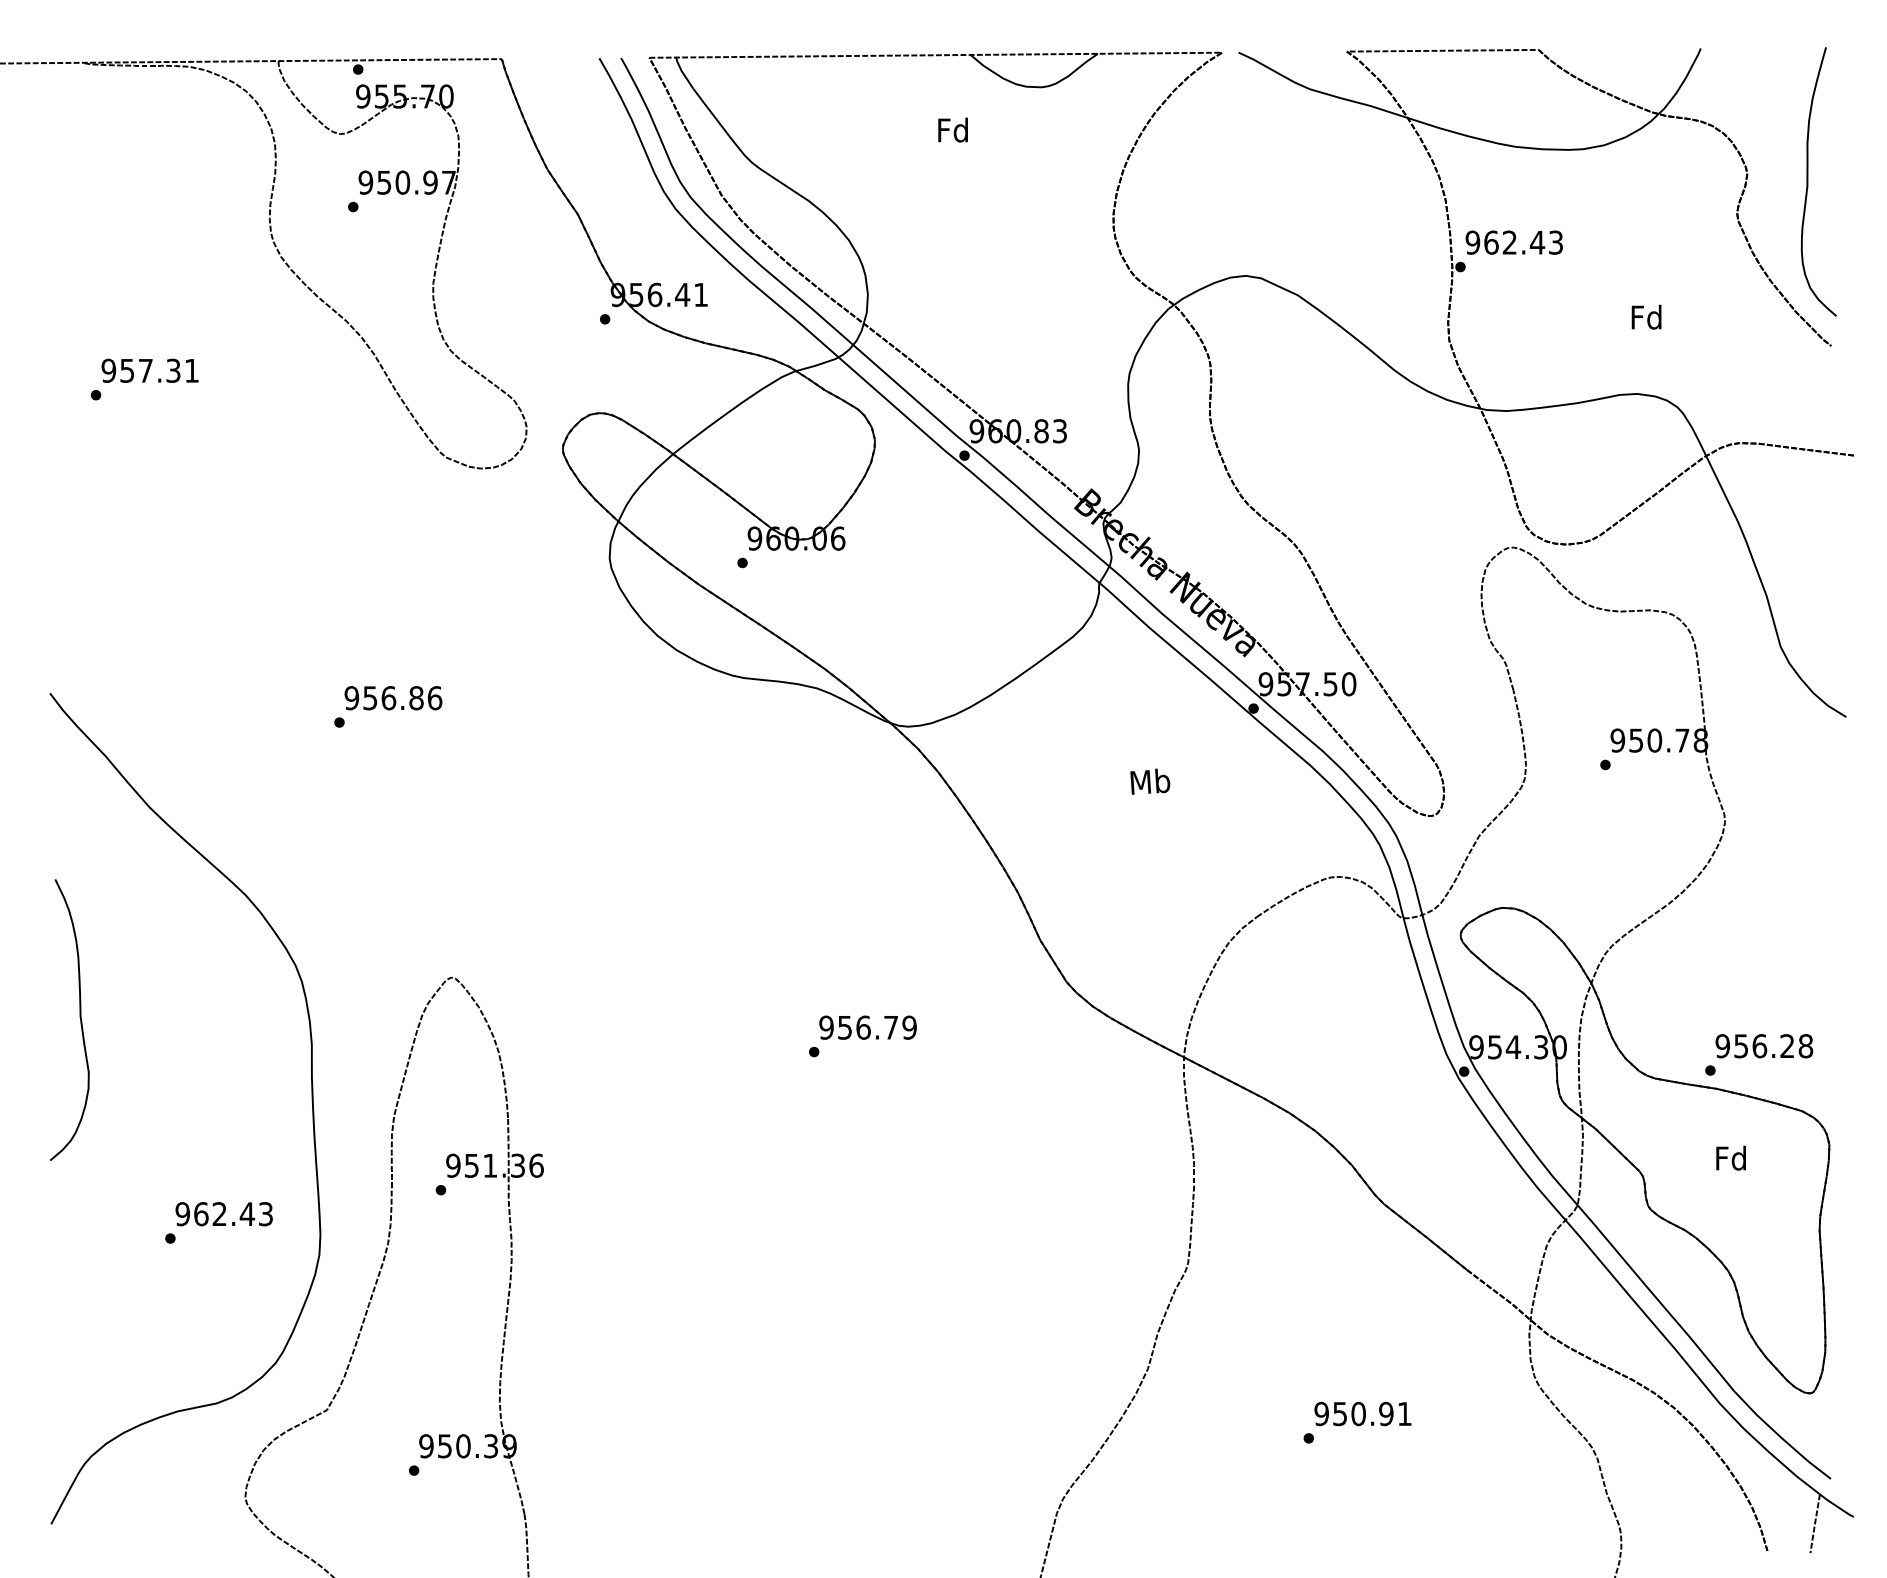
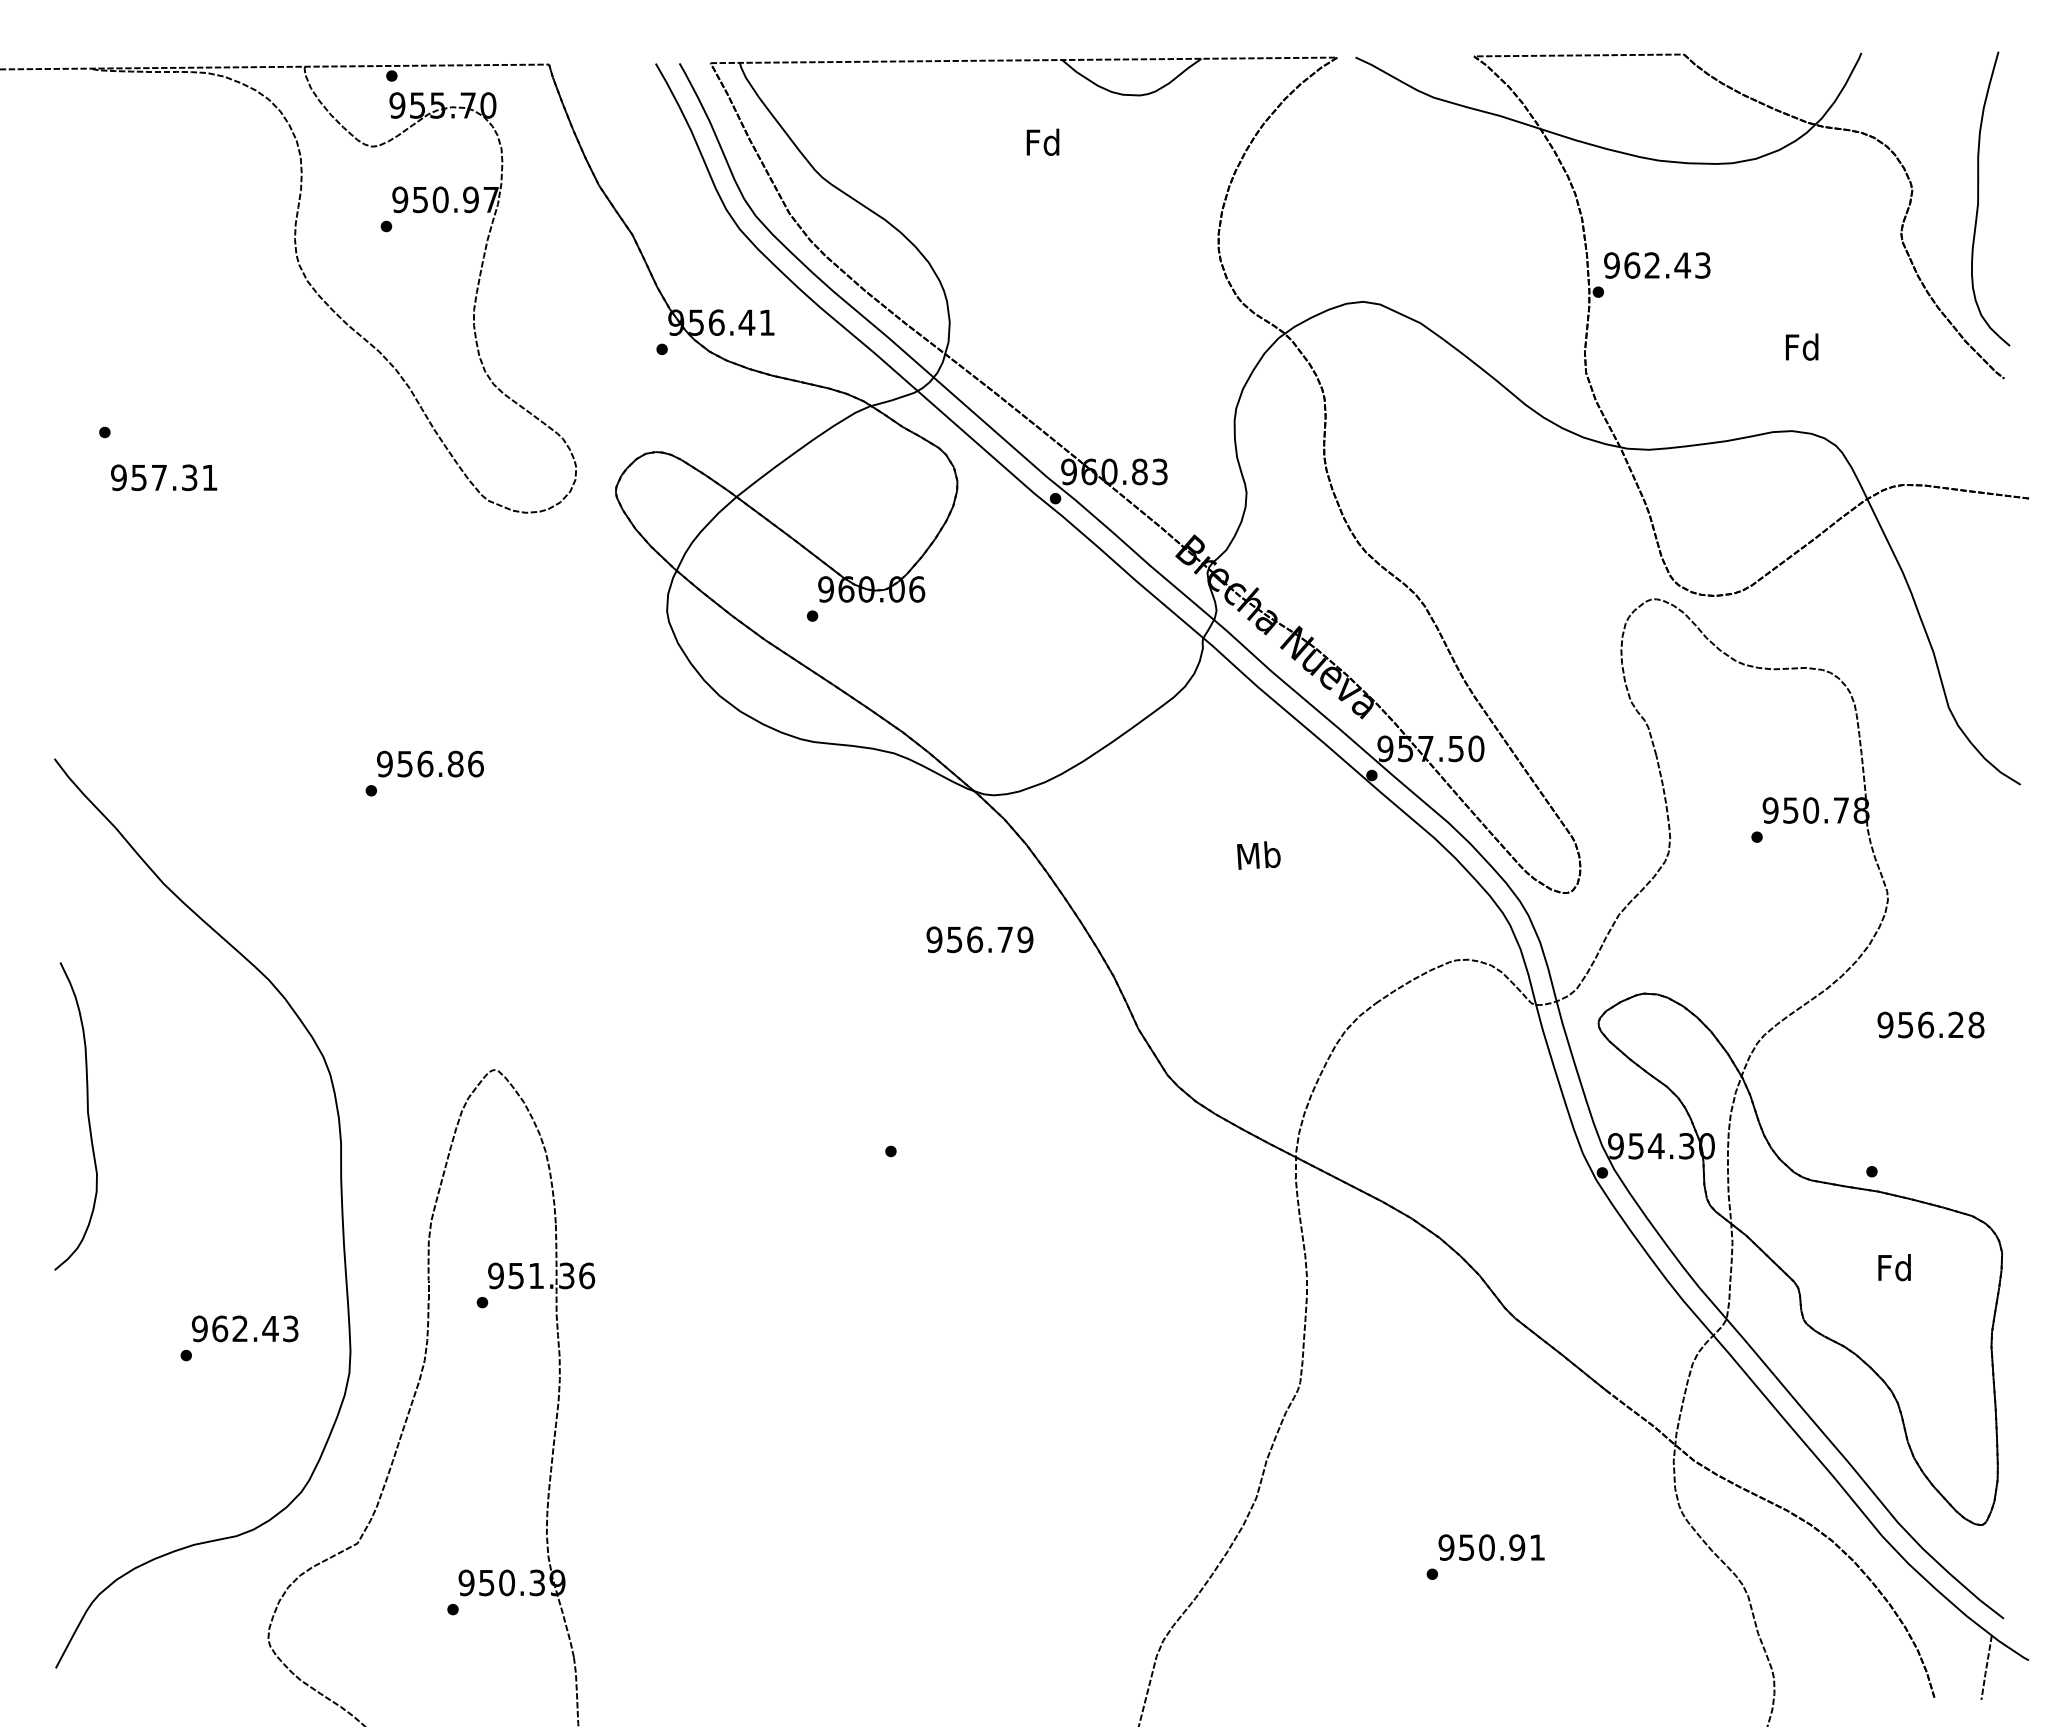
text: (150, 370) -> (164, 477), moved
text: (867, 1027) -> (979, 939), moved
text: (1763, 1045) -> (1930, 1024), moved

